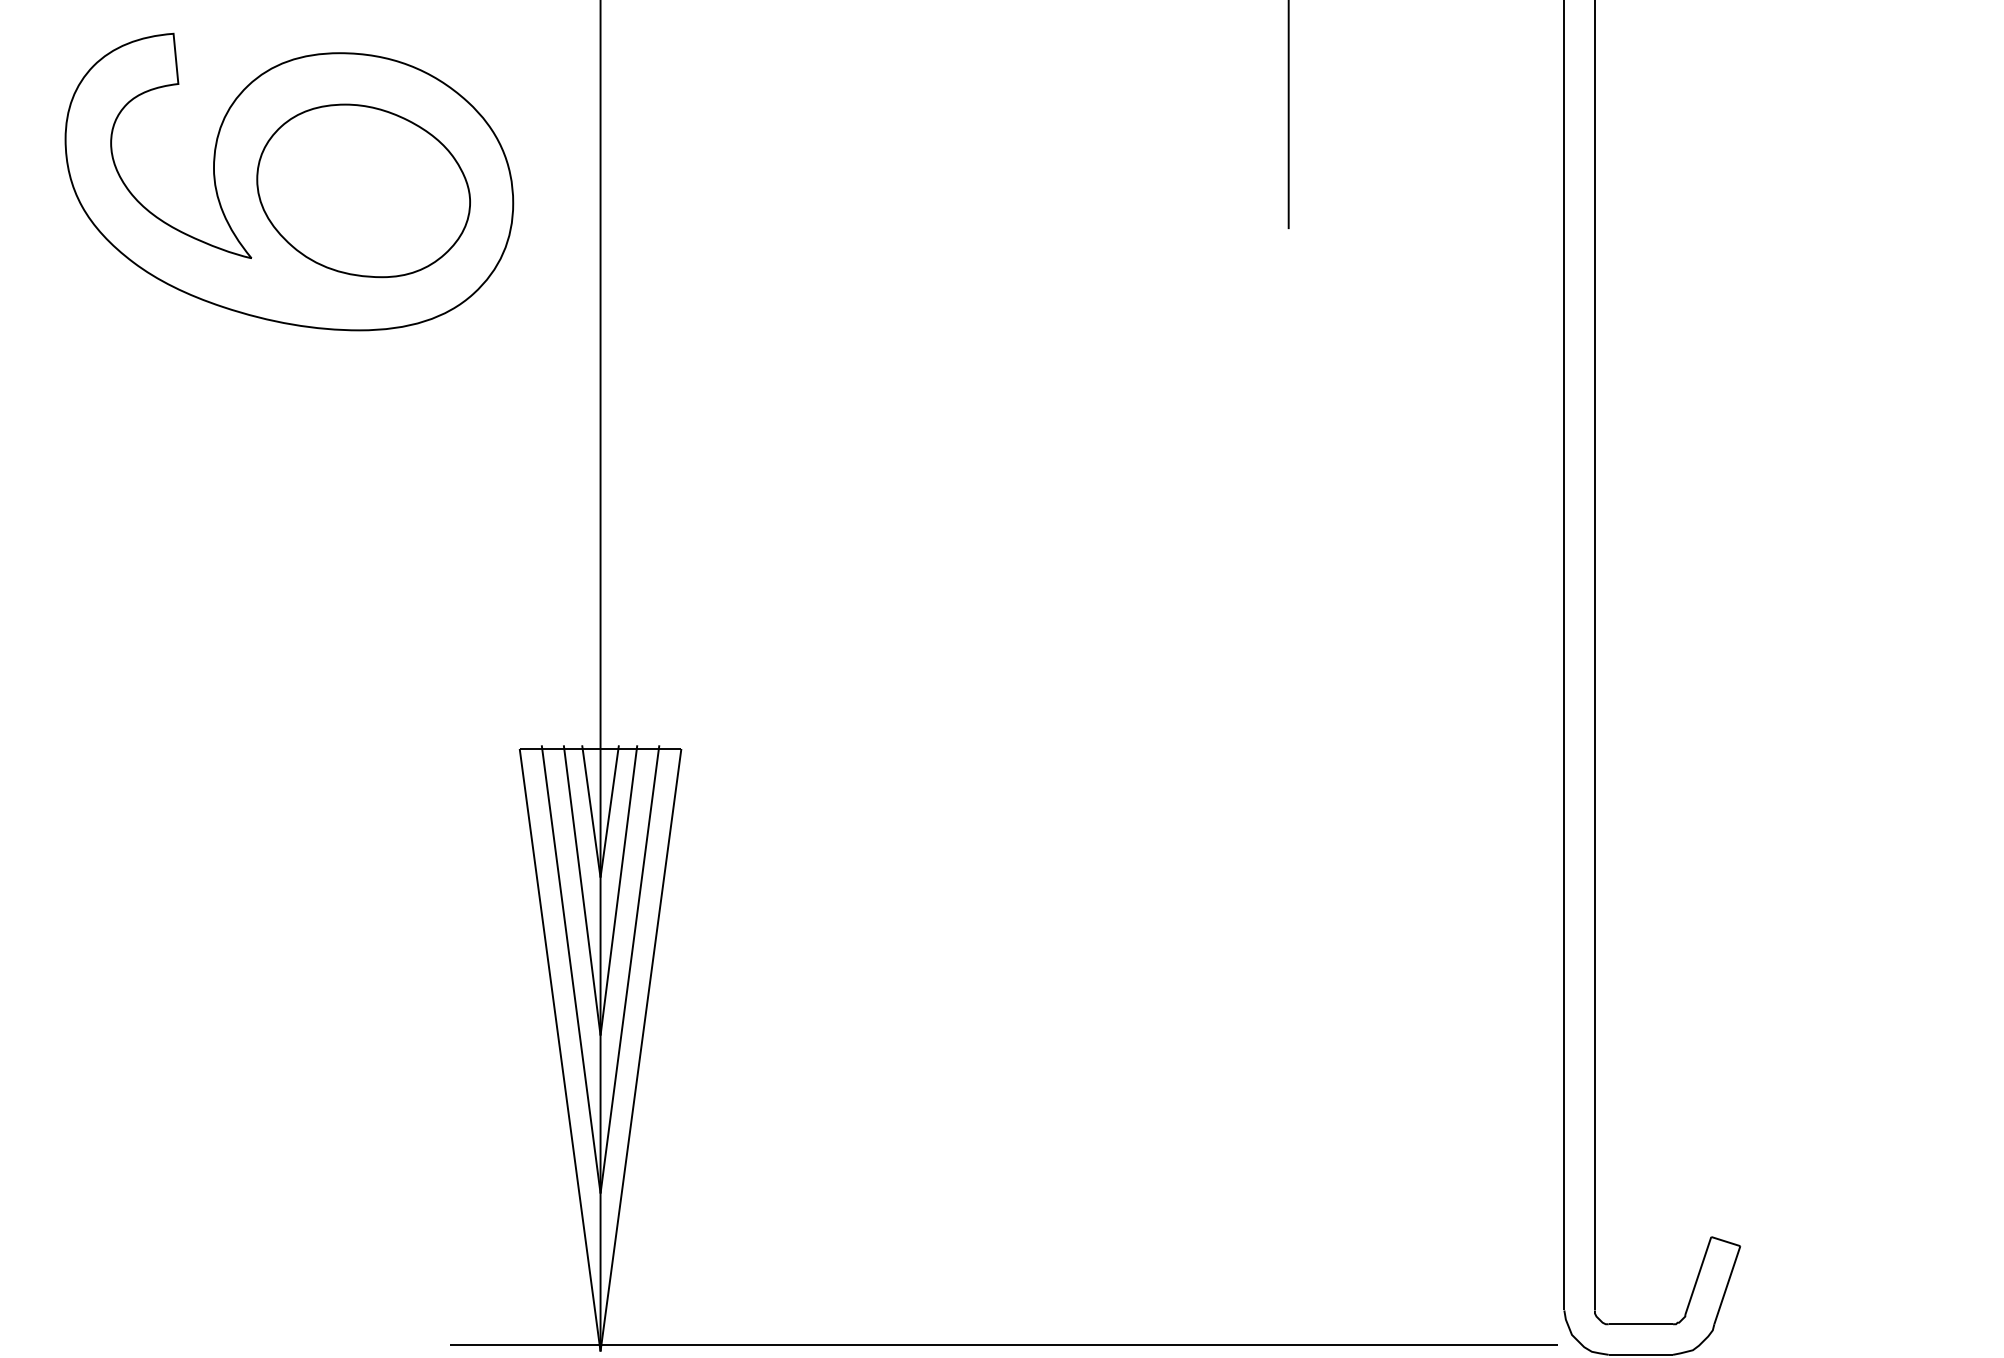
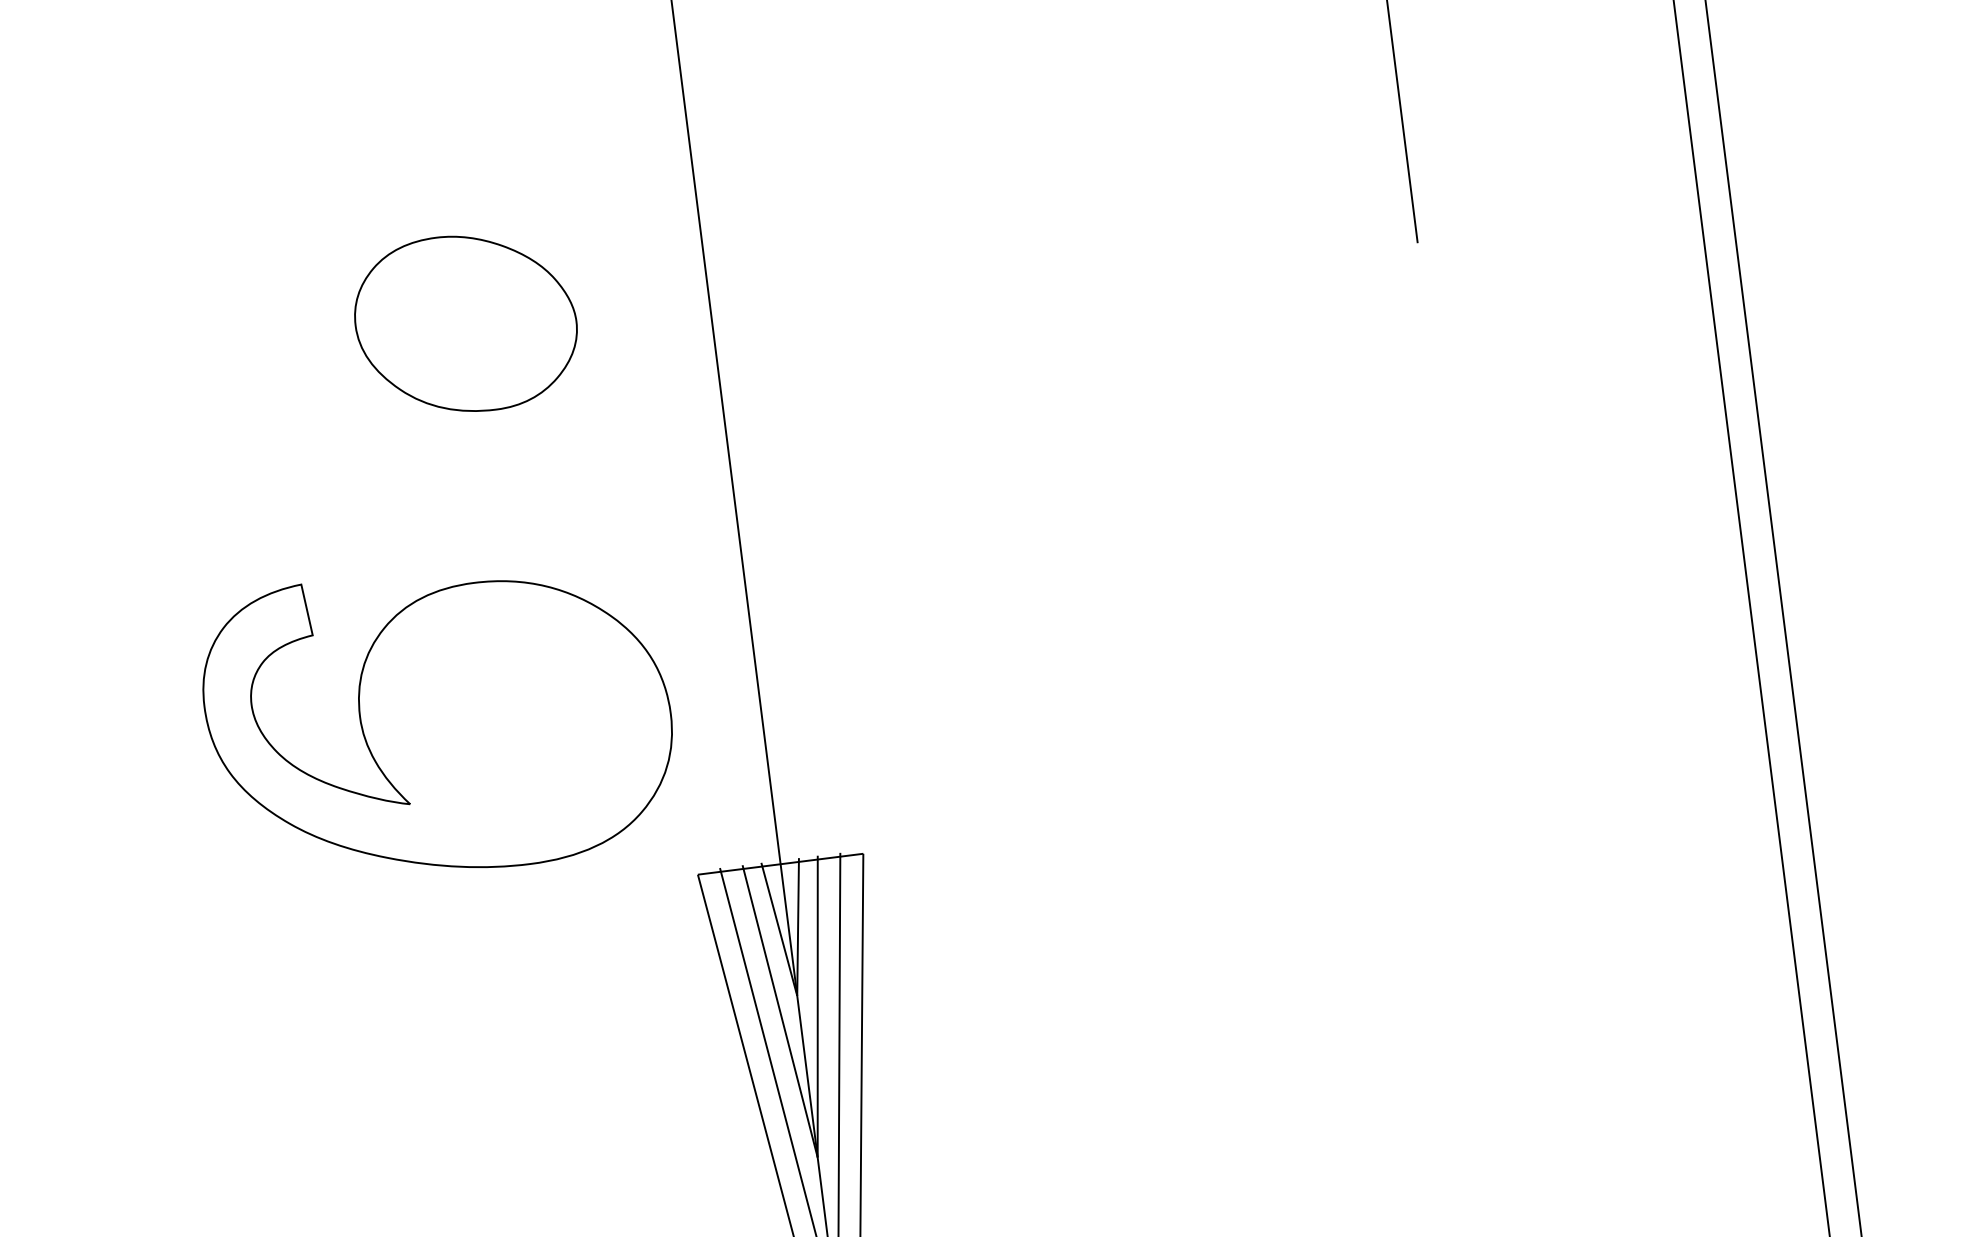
part: (289, 181) -> (439, 720), moved

